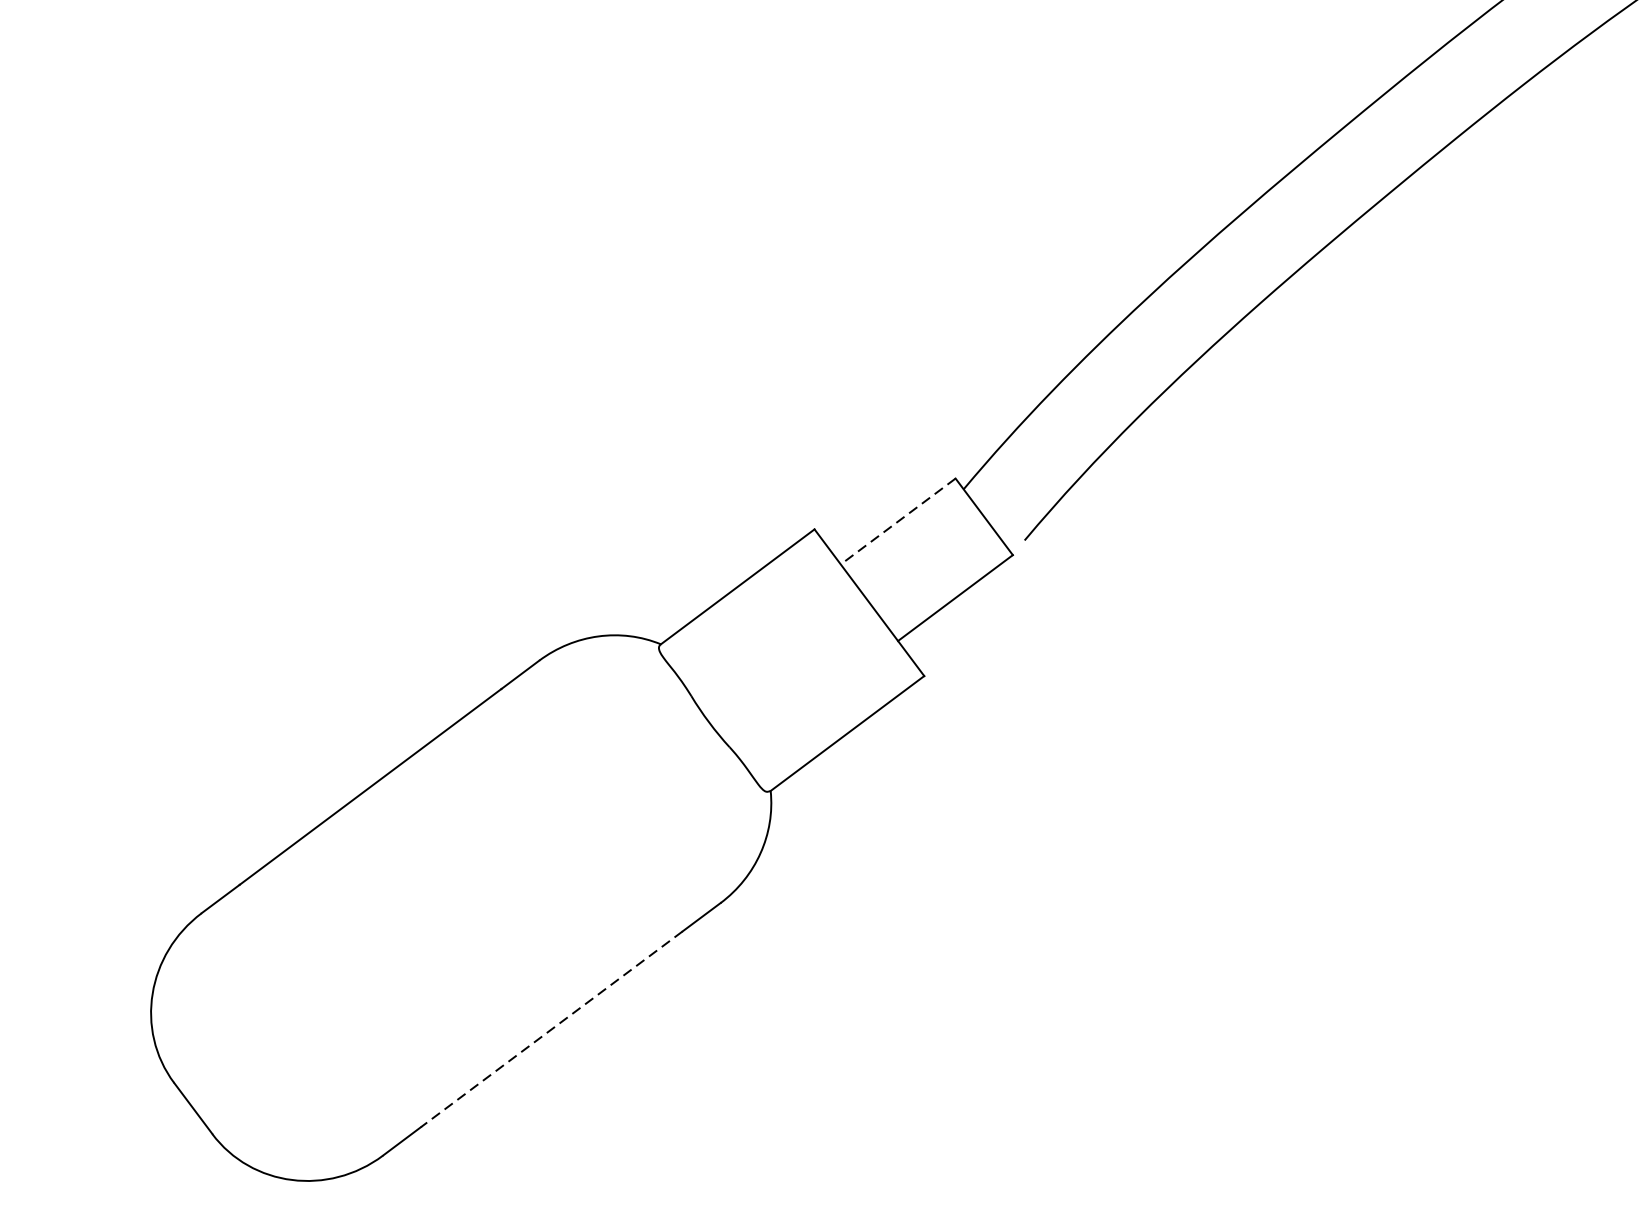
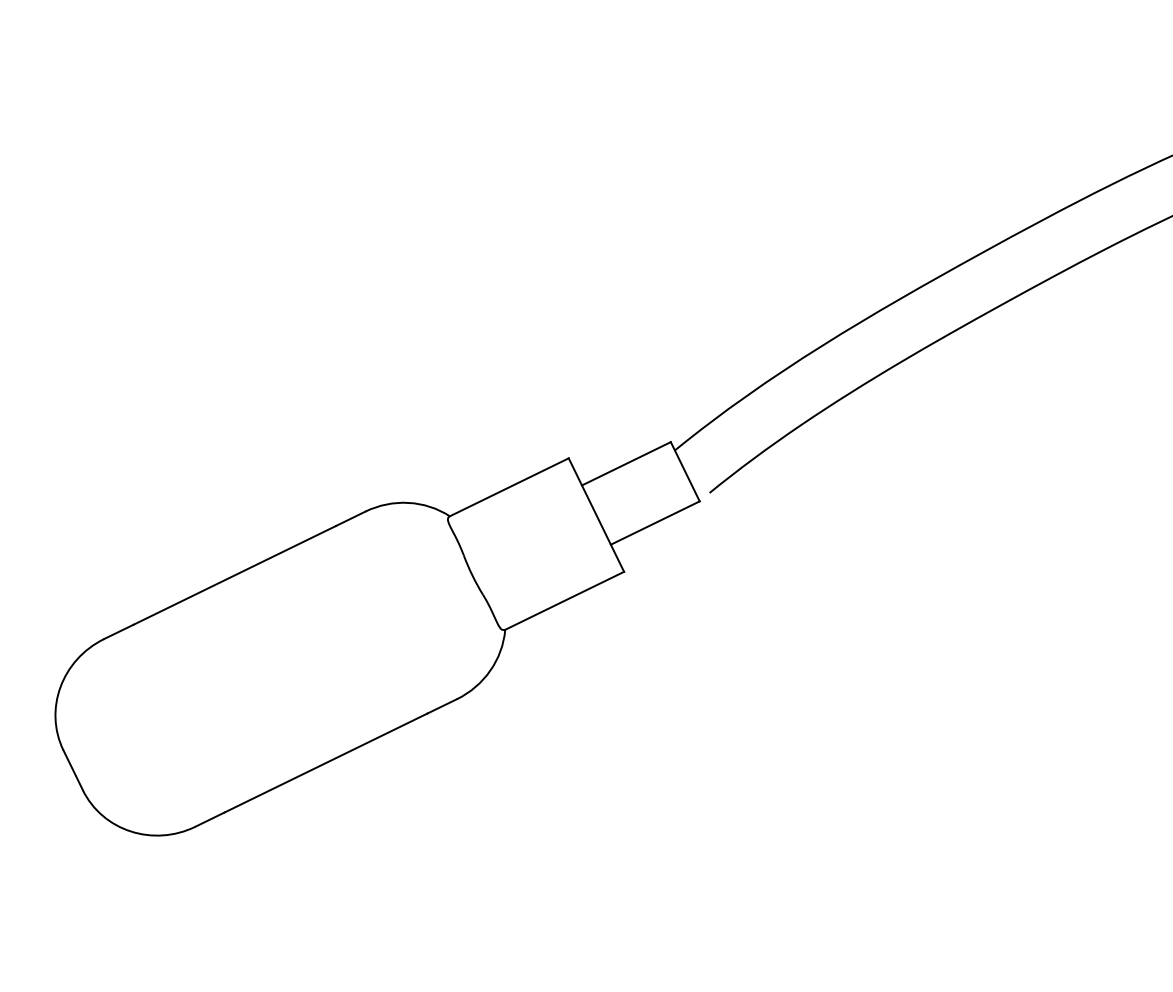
line: (897, 522) -> (625, 464), dashed -> solid
line: (552, 1028) -> (326, 762), dashed -> solid

